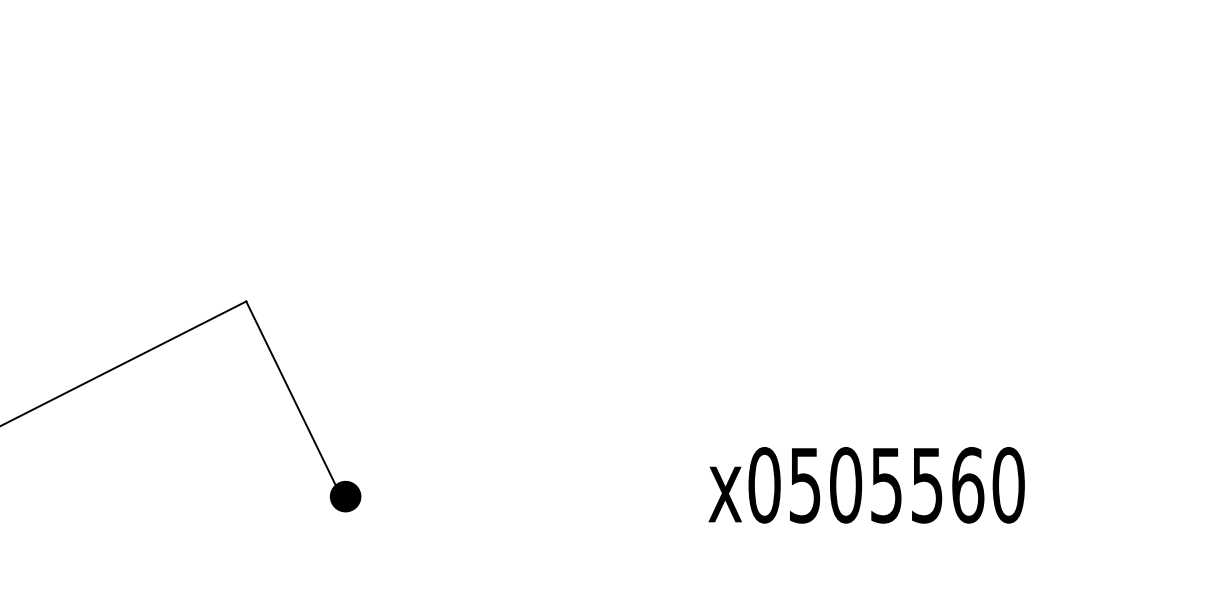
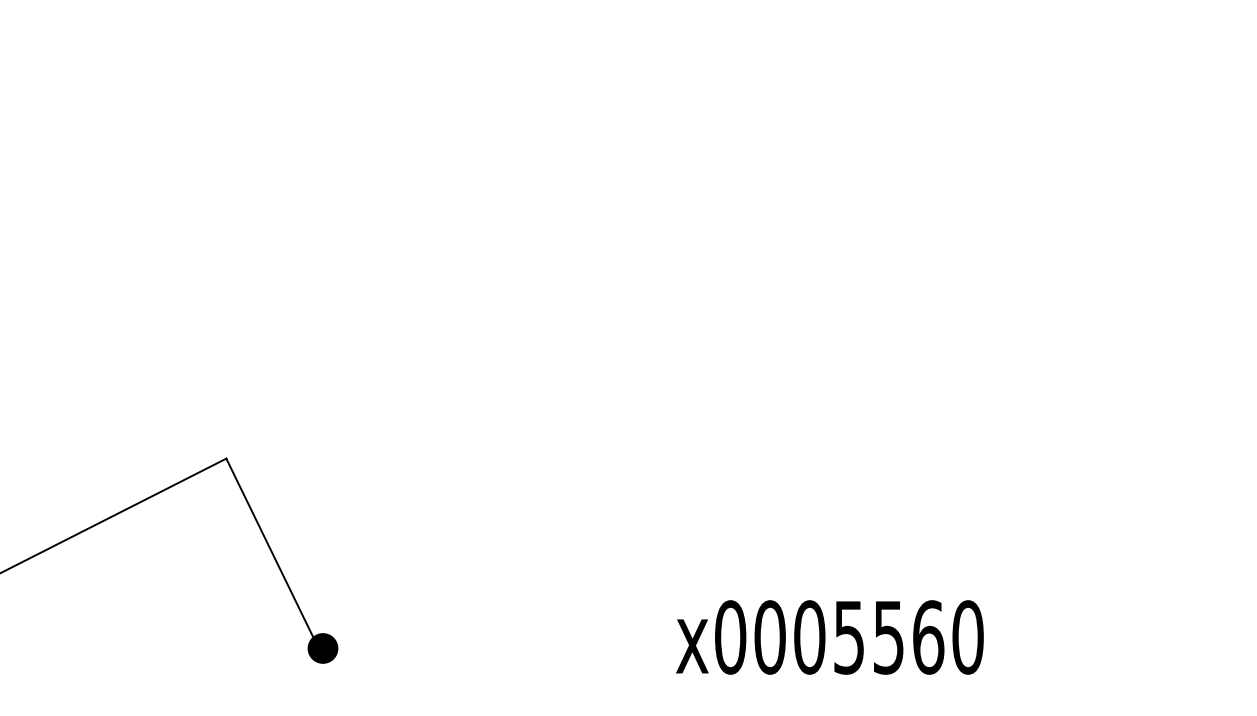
text: (804, 485) -> (769, 637), x0505560 -> x0005560

